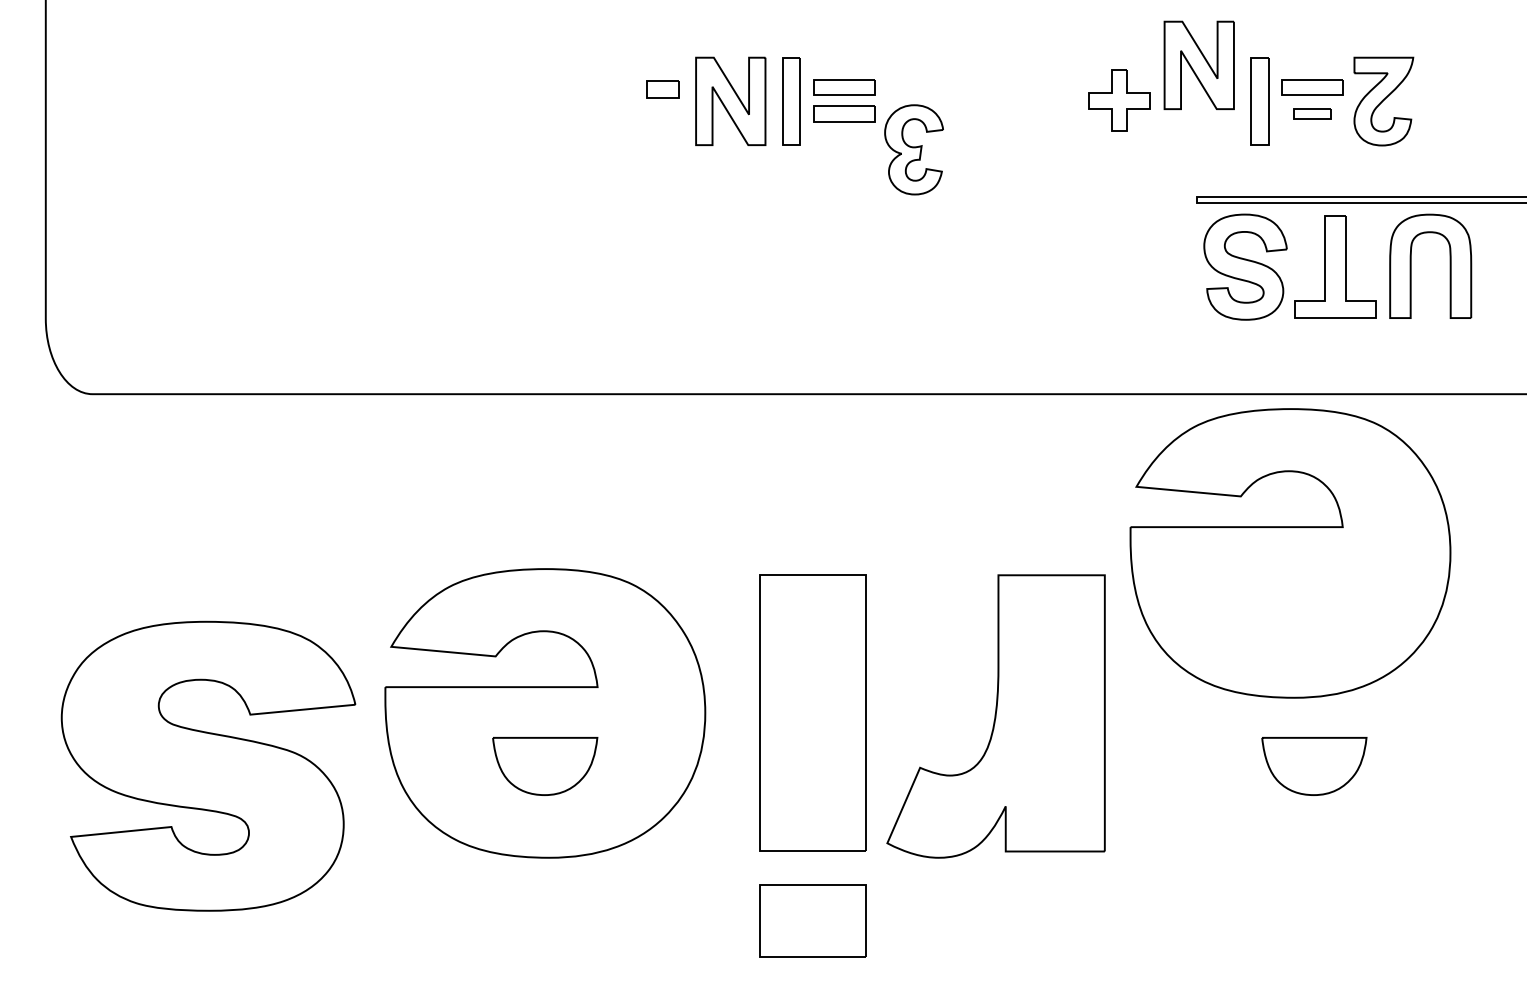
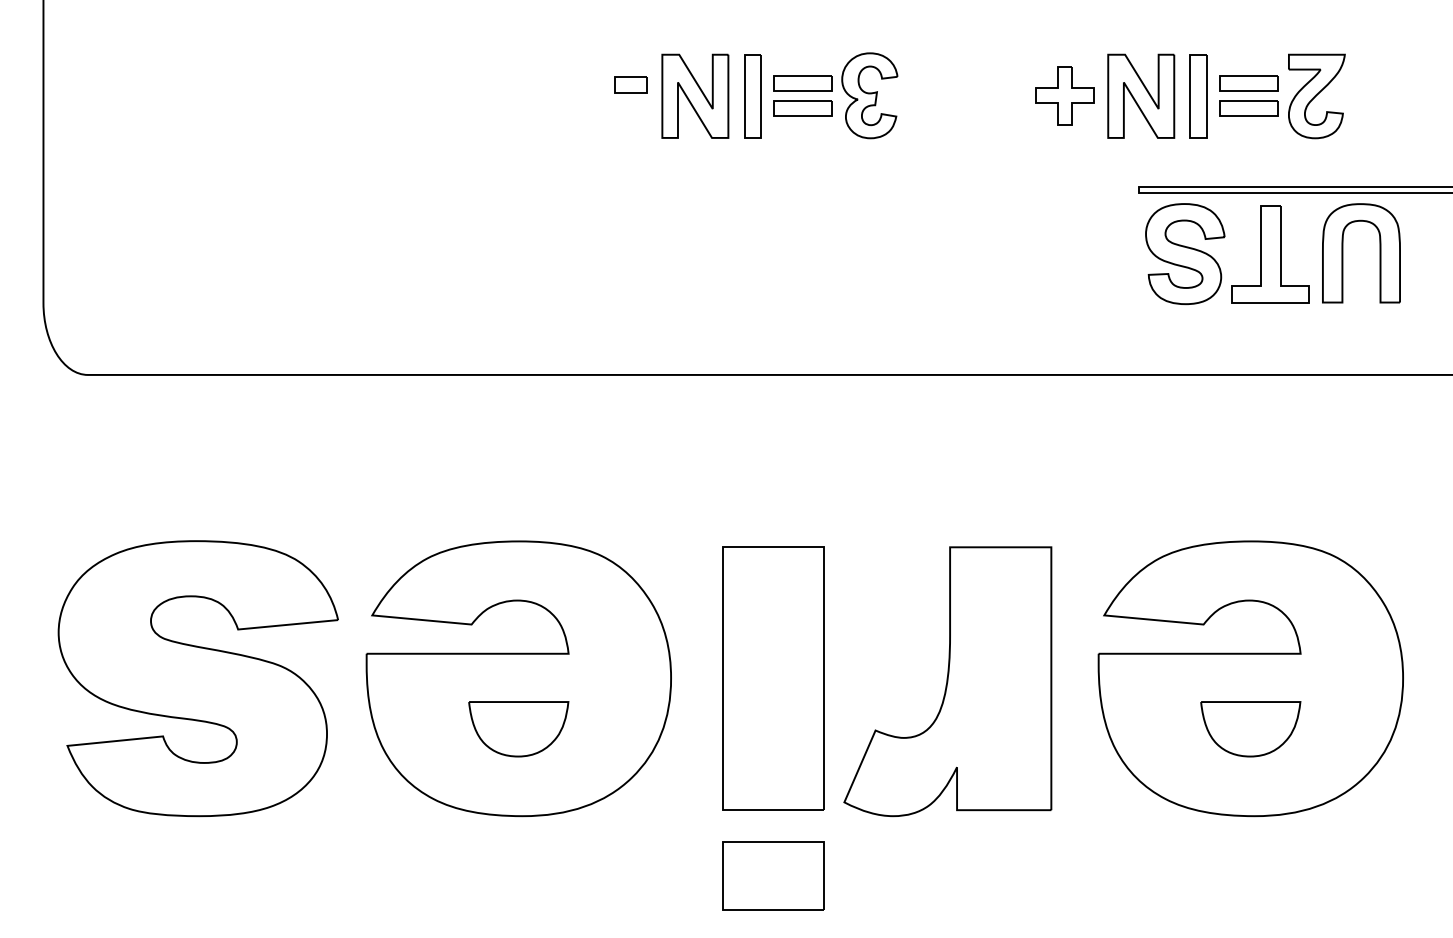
part: (1198, 64) -> (1140, 95), moved
part: (1312, 113) -> (1248, 107), size x1.67
part: (913, 149) -> (869, 95), moved
part: (1290, 553) -> (1250, 678), moved
part: (208, 765) -> (198, 677), moved

